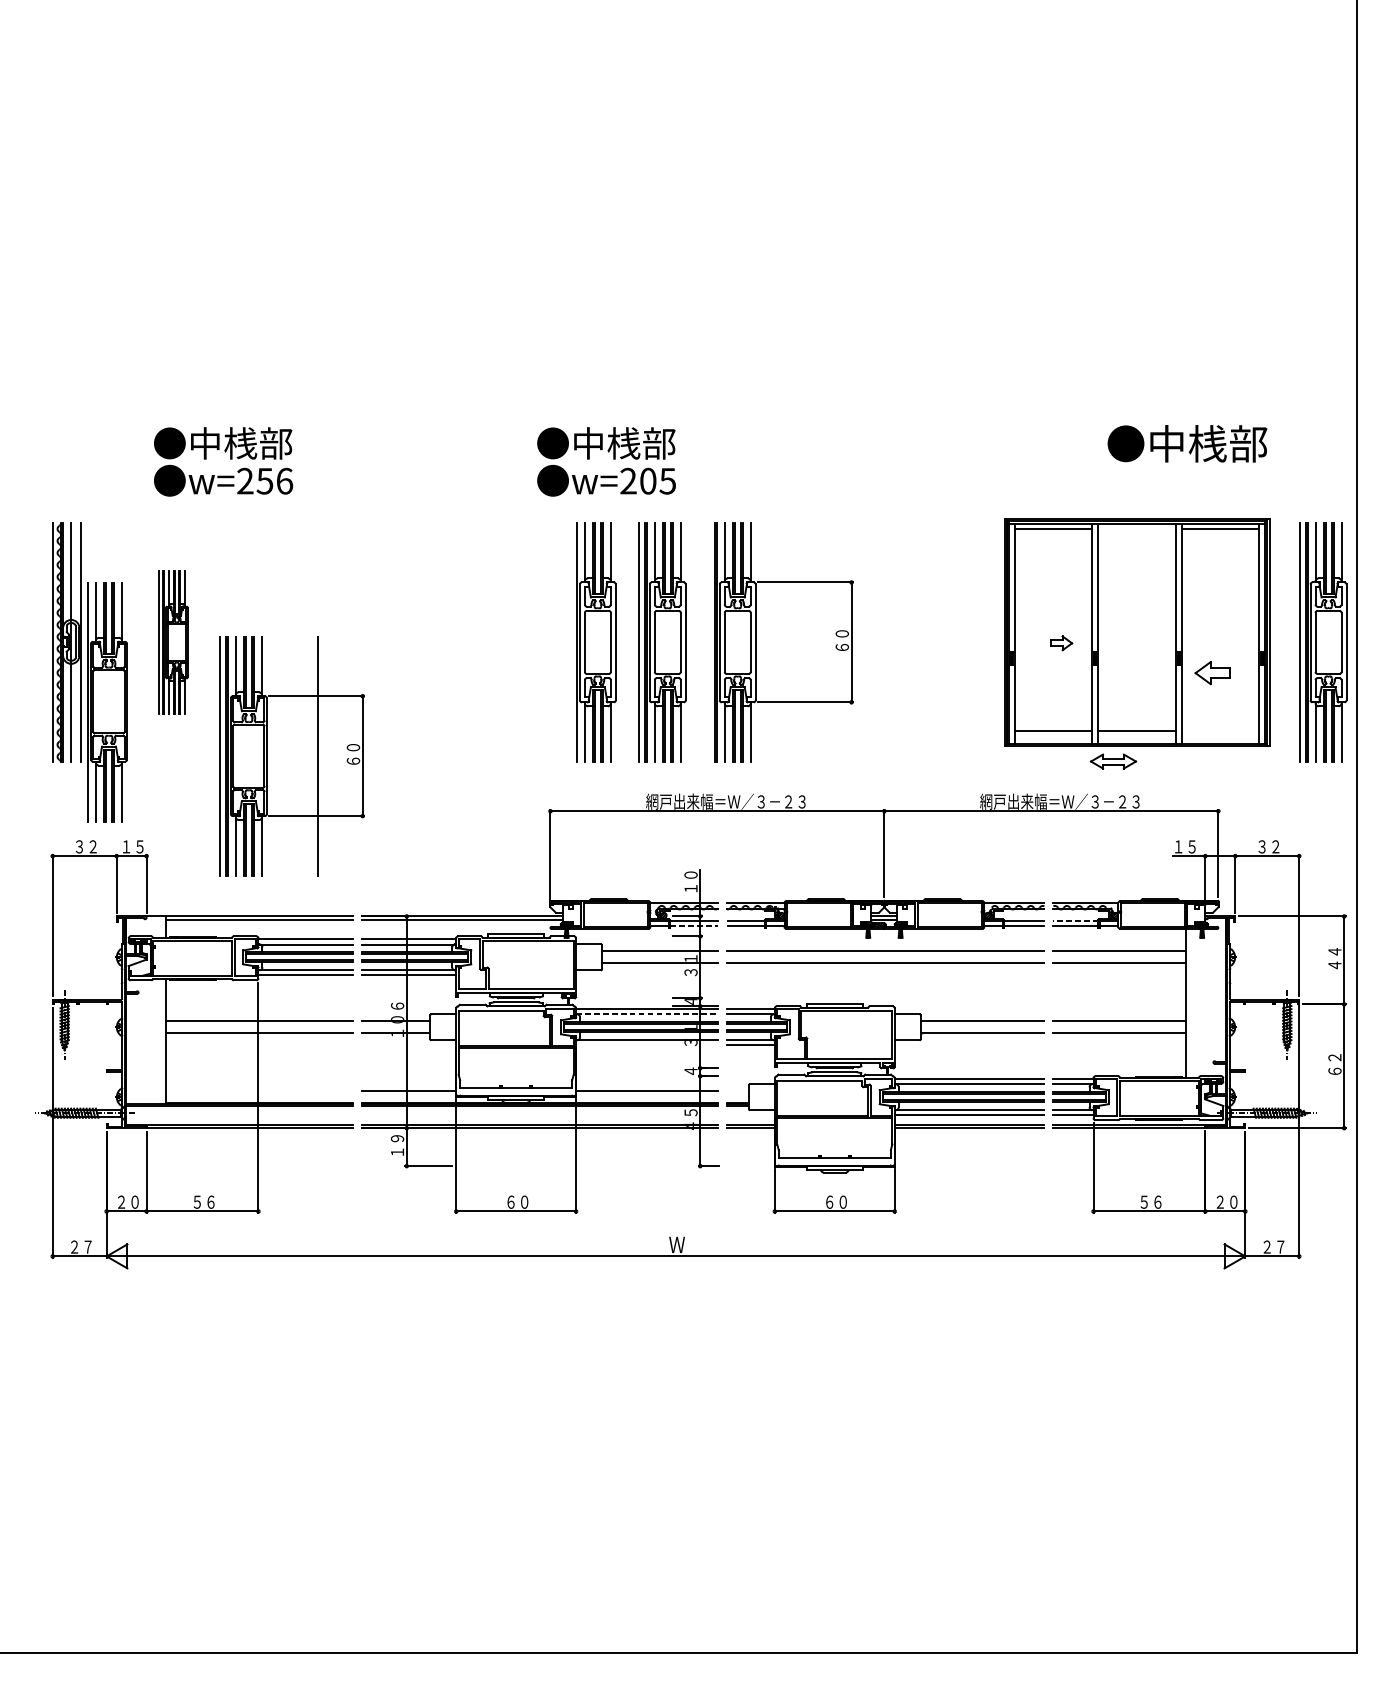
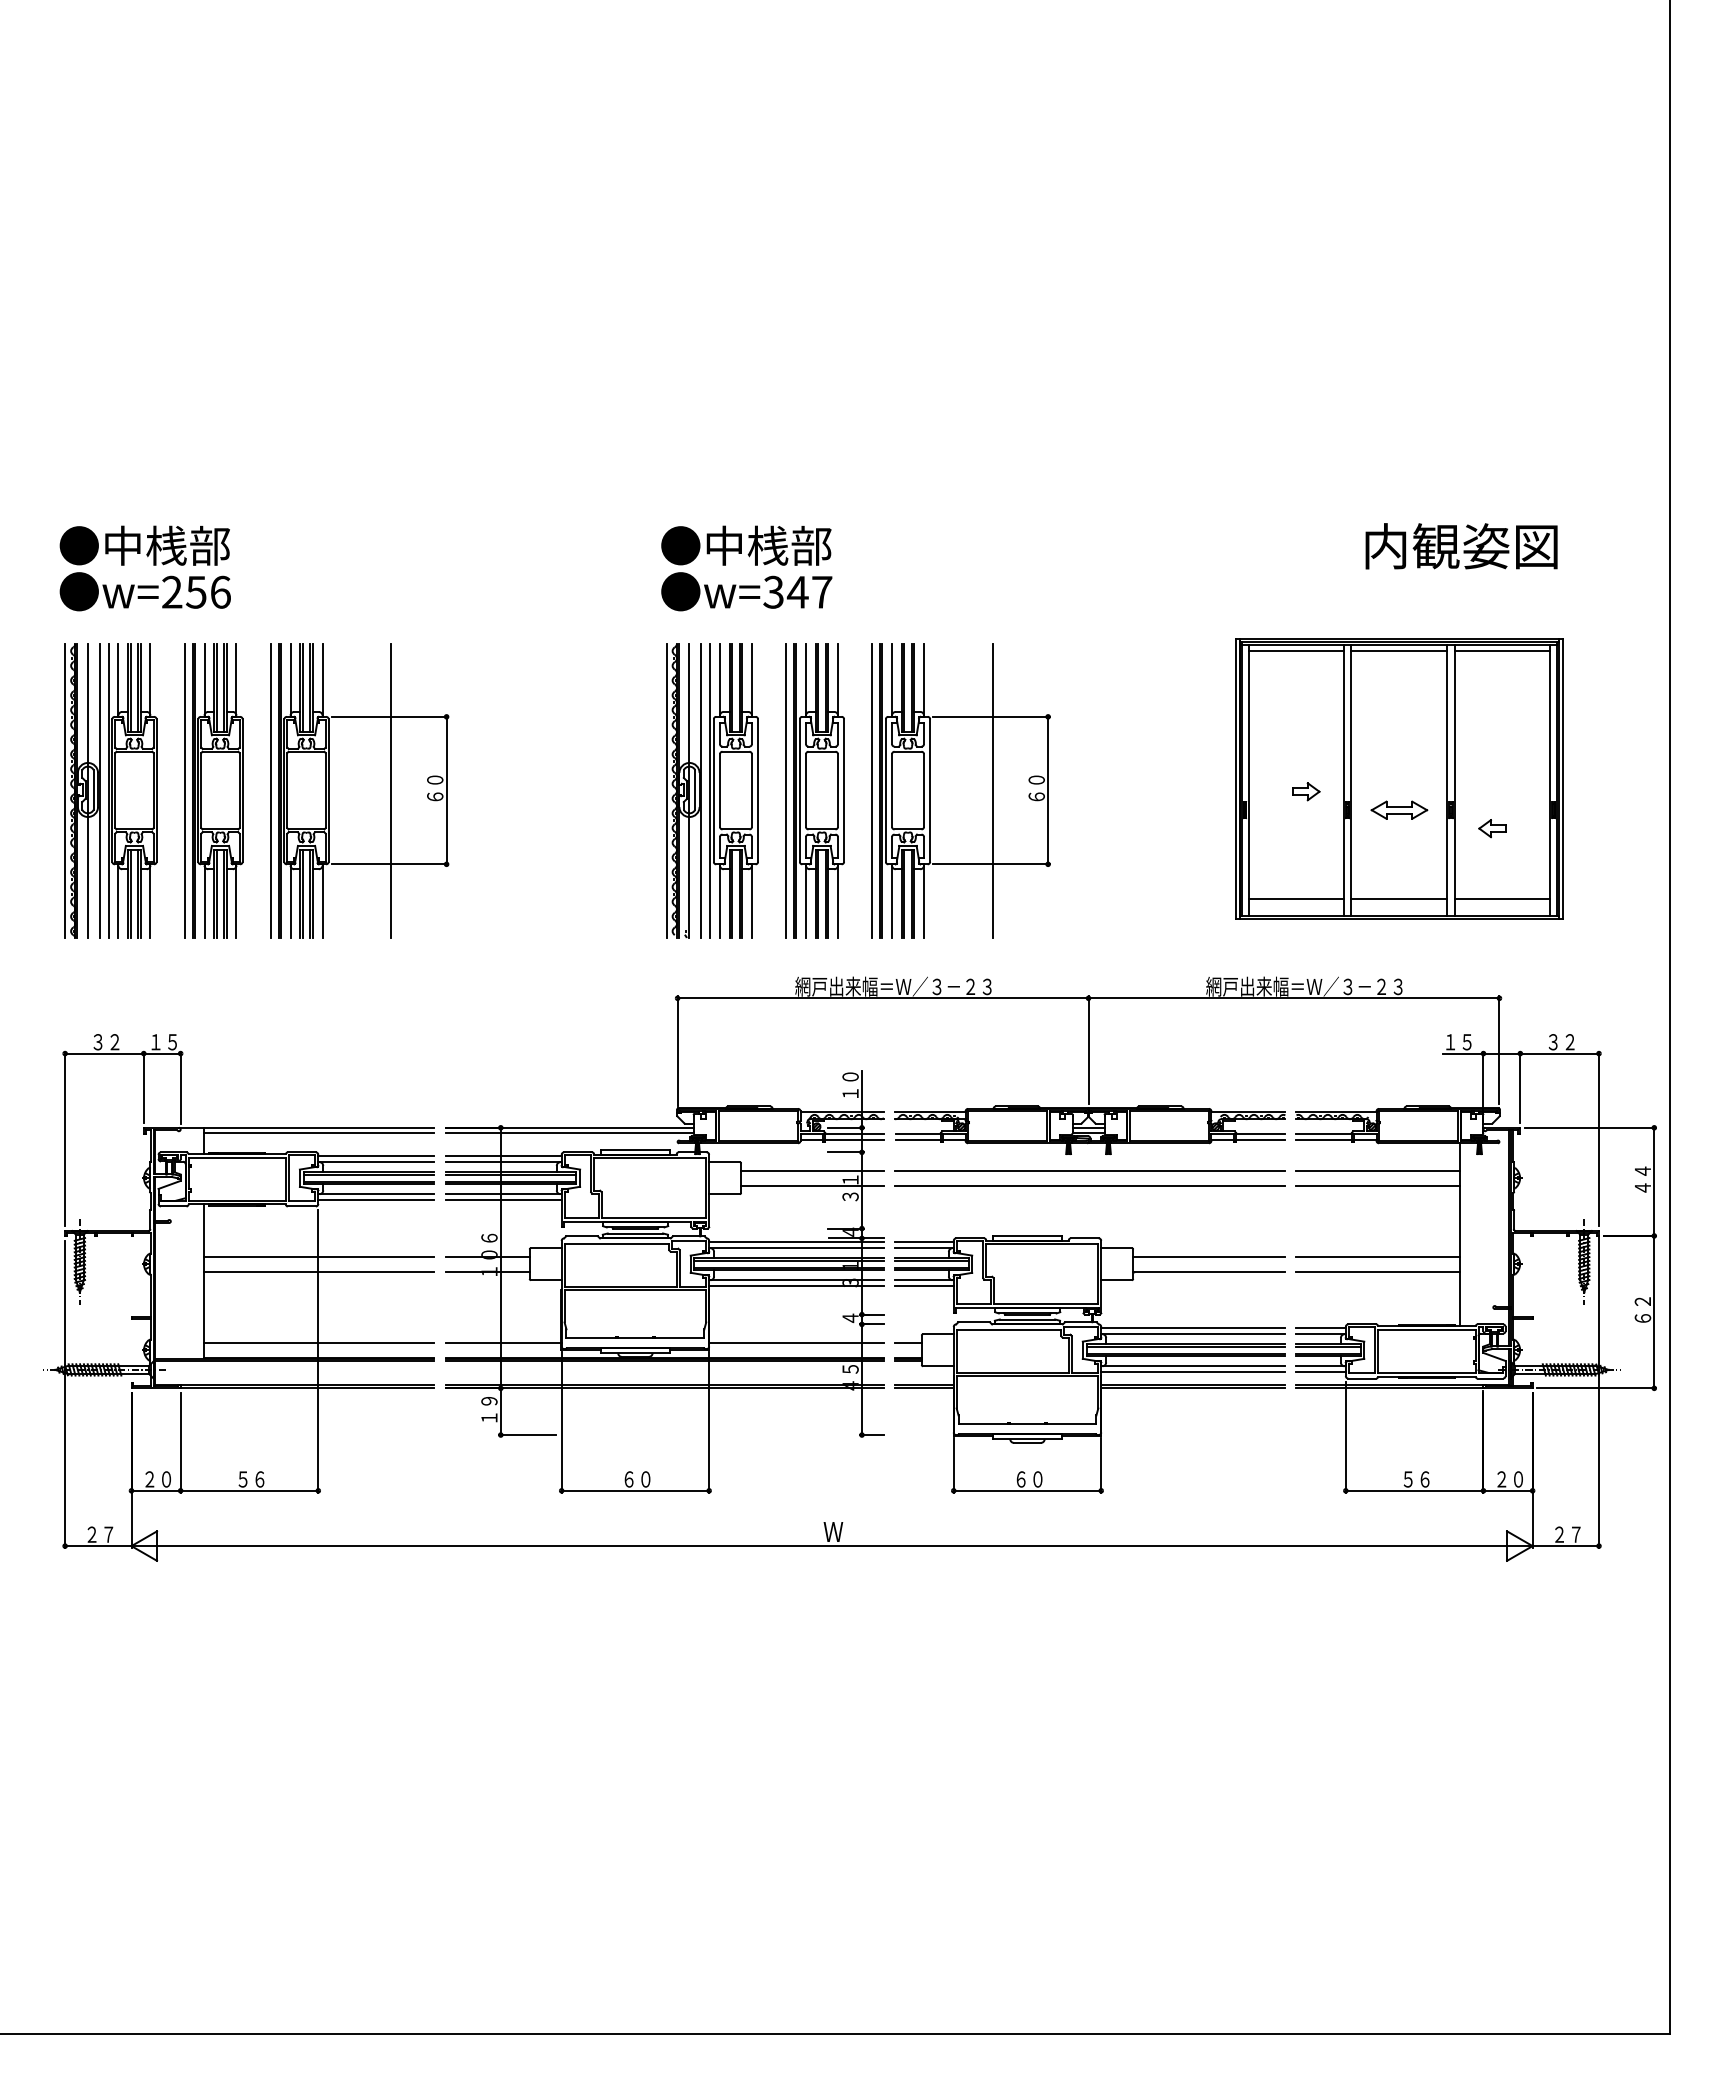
text: (1187, 444) -> (1461, 546), ●中桟部 -> 内観姿図
text: (222, 461) -> (144, 568), moved
text: (647, 480) -> (797, 591), w=205 -> w=347
line: (1137, 528) -> (1399, 650), added
part: (173, 642) -> (213, 790), size x1.67
part: (555, 642) -> (683, 790), added
line: (708, 642) -> (872, 790), added
line: (806, 642) -> (992, 790), added
part: (1322, 642) -> (1627, 790), removed
part: (1212, 673) -> (1492, 828), size x0.62
part: (107, 701) -> (132, 790), moved
line: (1220, 730) -> (1501, 899), added
part: (267, 756) -> (329, 790), moved
part: (1113, 760) -> (1399, 809), moved
line: (1076, 921) -> (1324, 1133), dashed -> solid
line: (695, 926) -> (855, 1140), dashed -> solid
line: (647, 1014) -> (797, 1248), dashed -> solid
line: (647, 1045) -> (796, 1286), added
line: (259, 1090) -> (319, 1342), added
line: (737, 1090) -> (907, 1342), added

